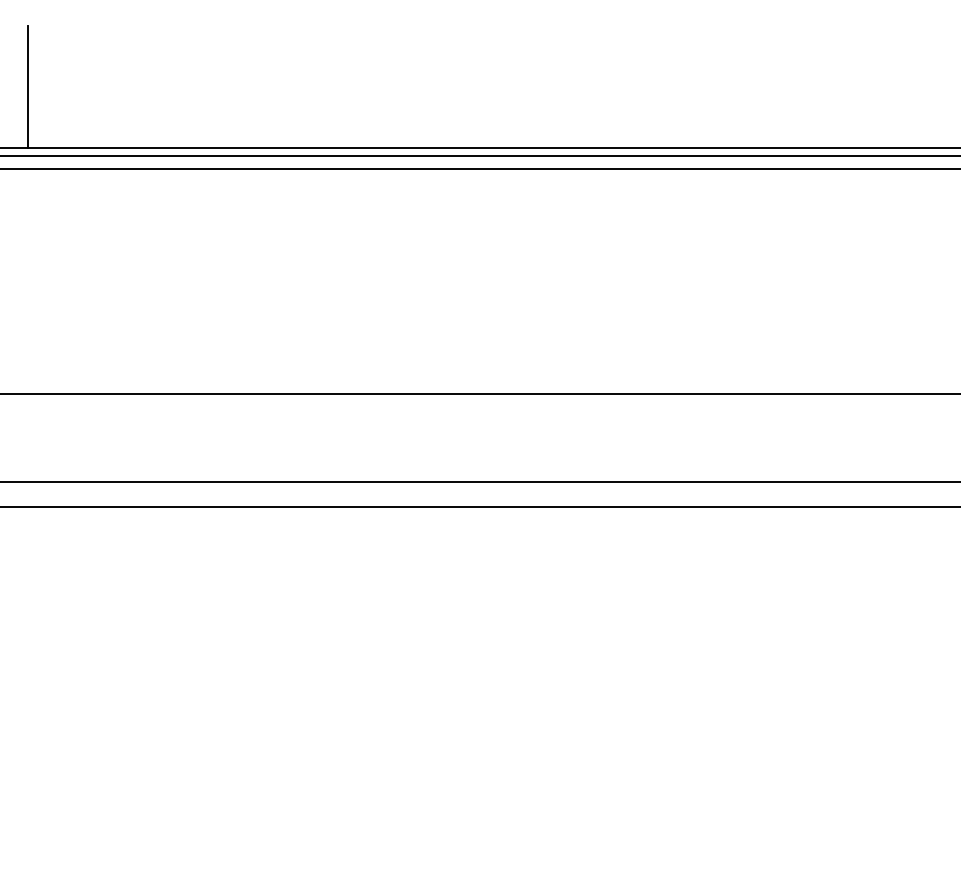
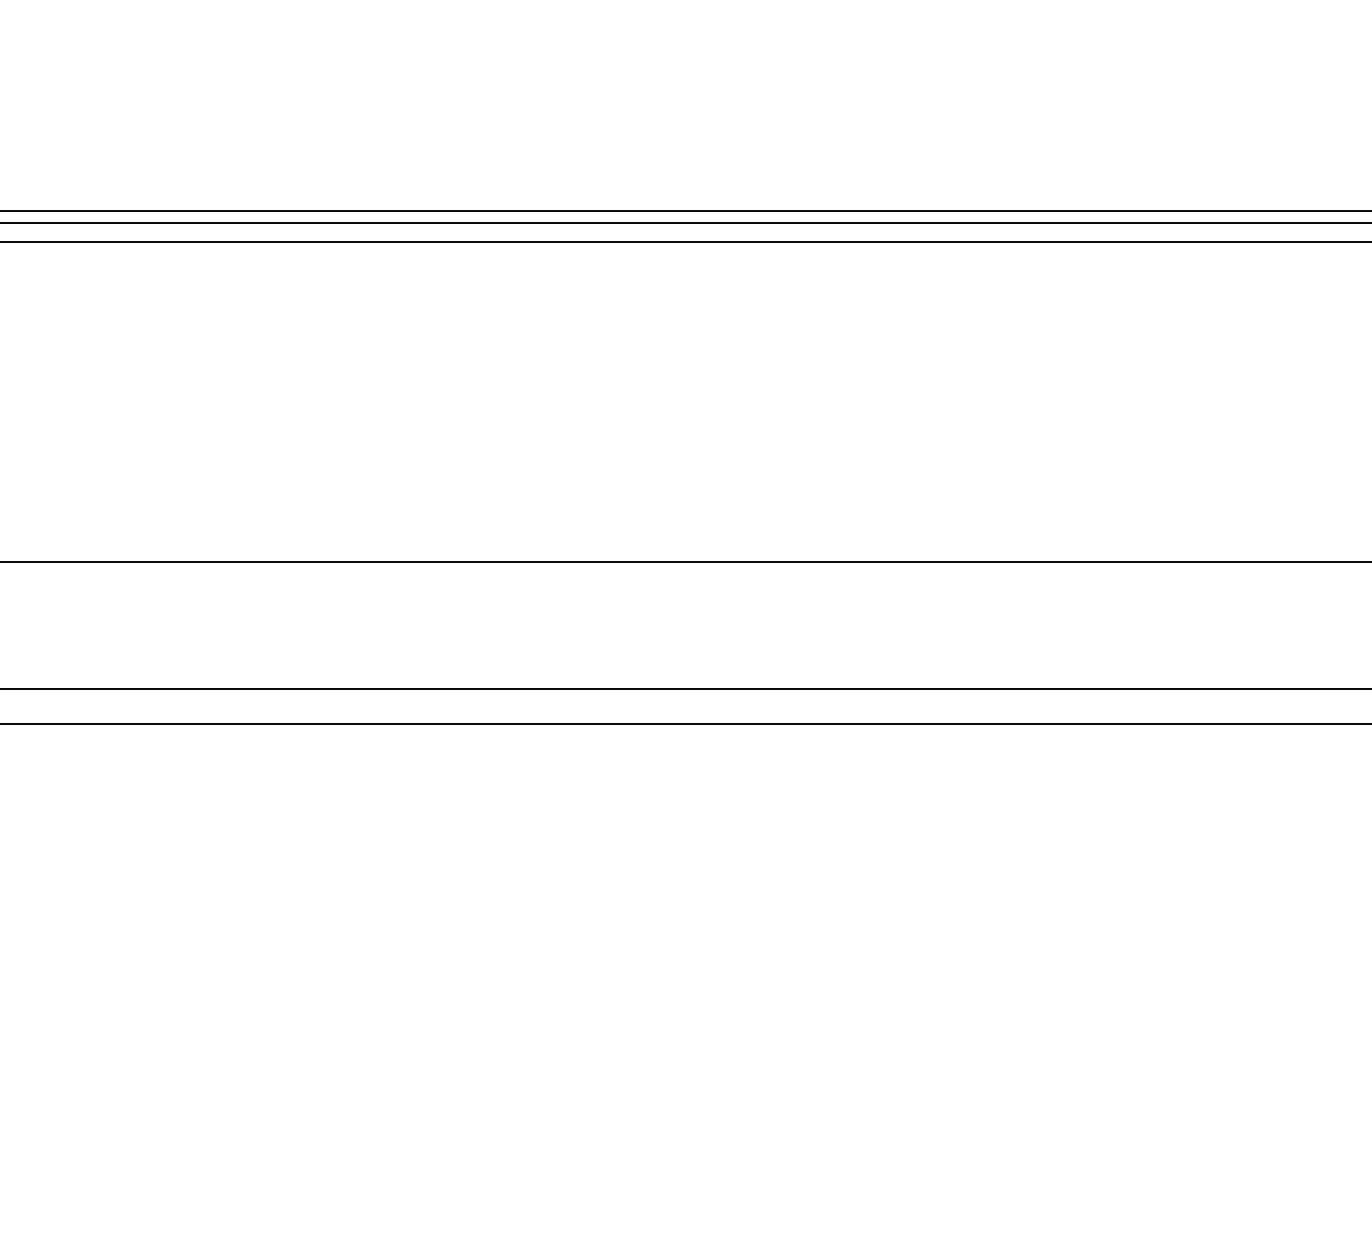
line: (27, 86) -> (39, 124), removed

